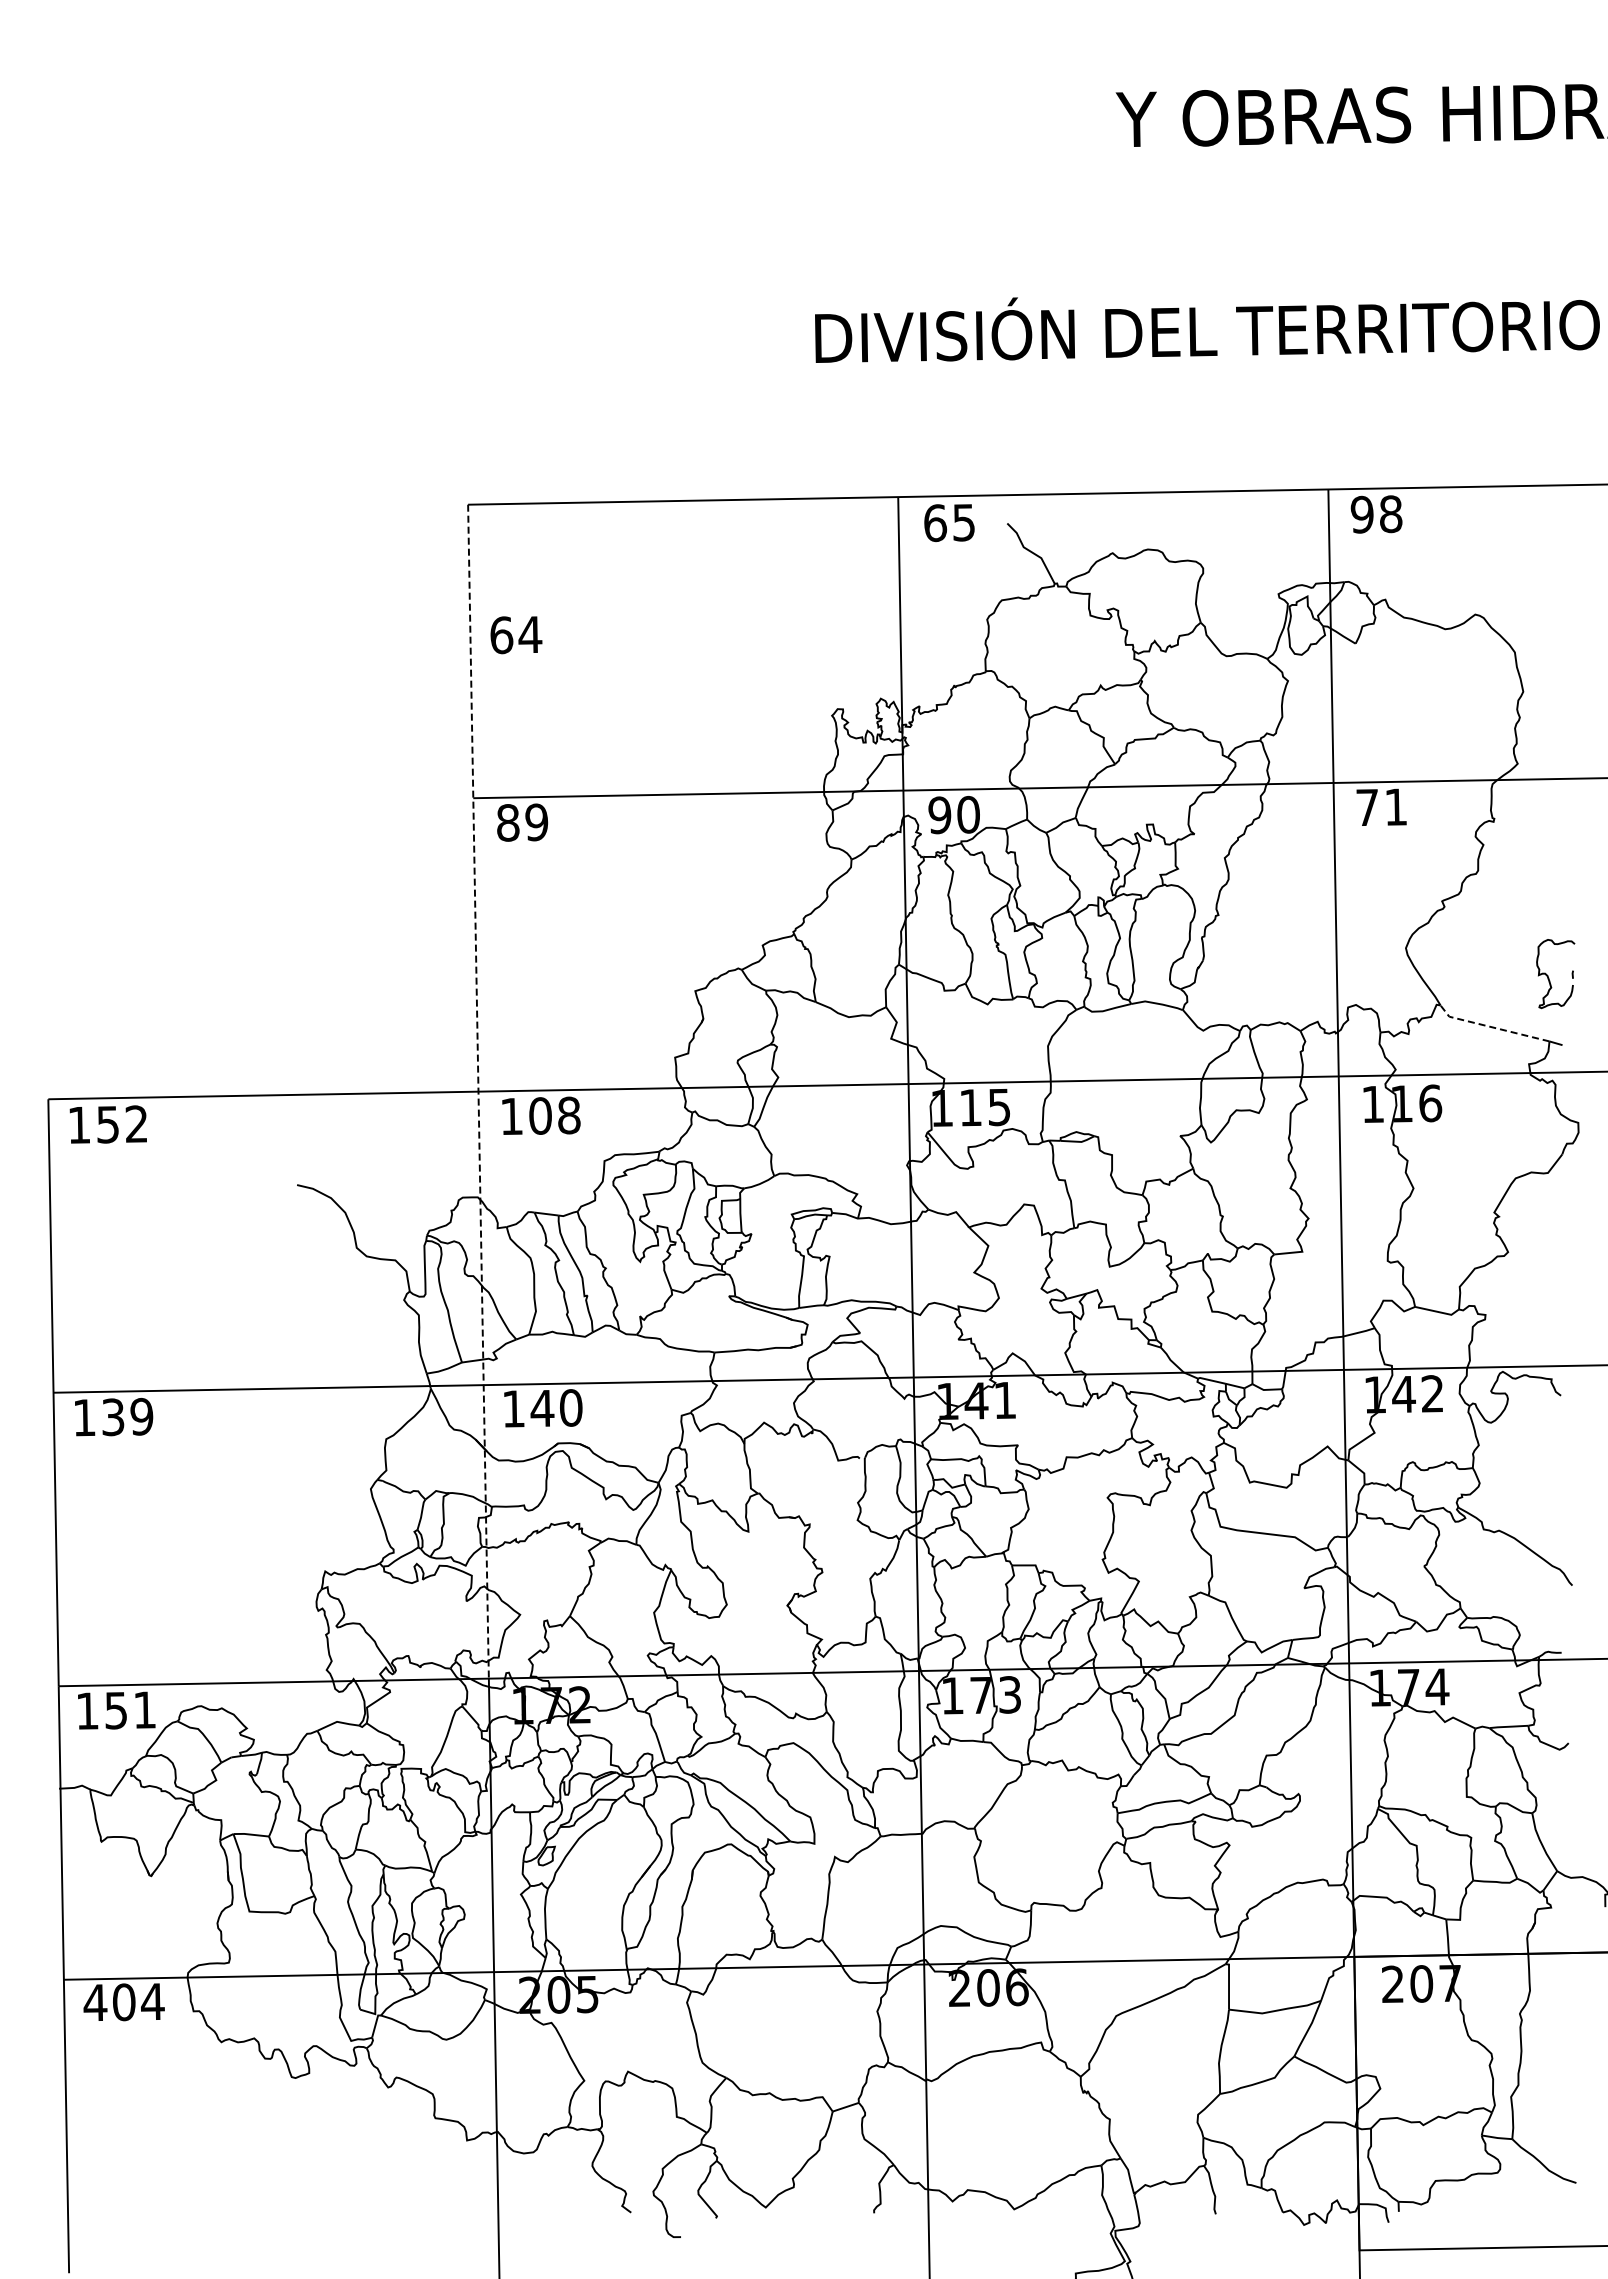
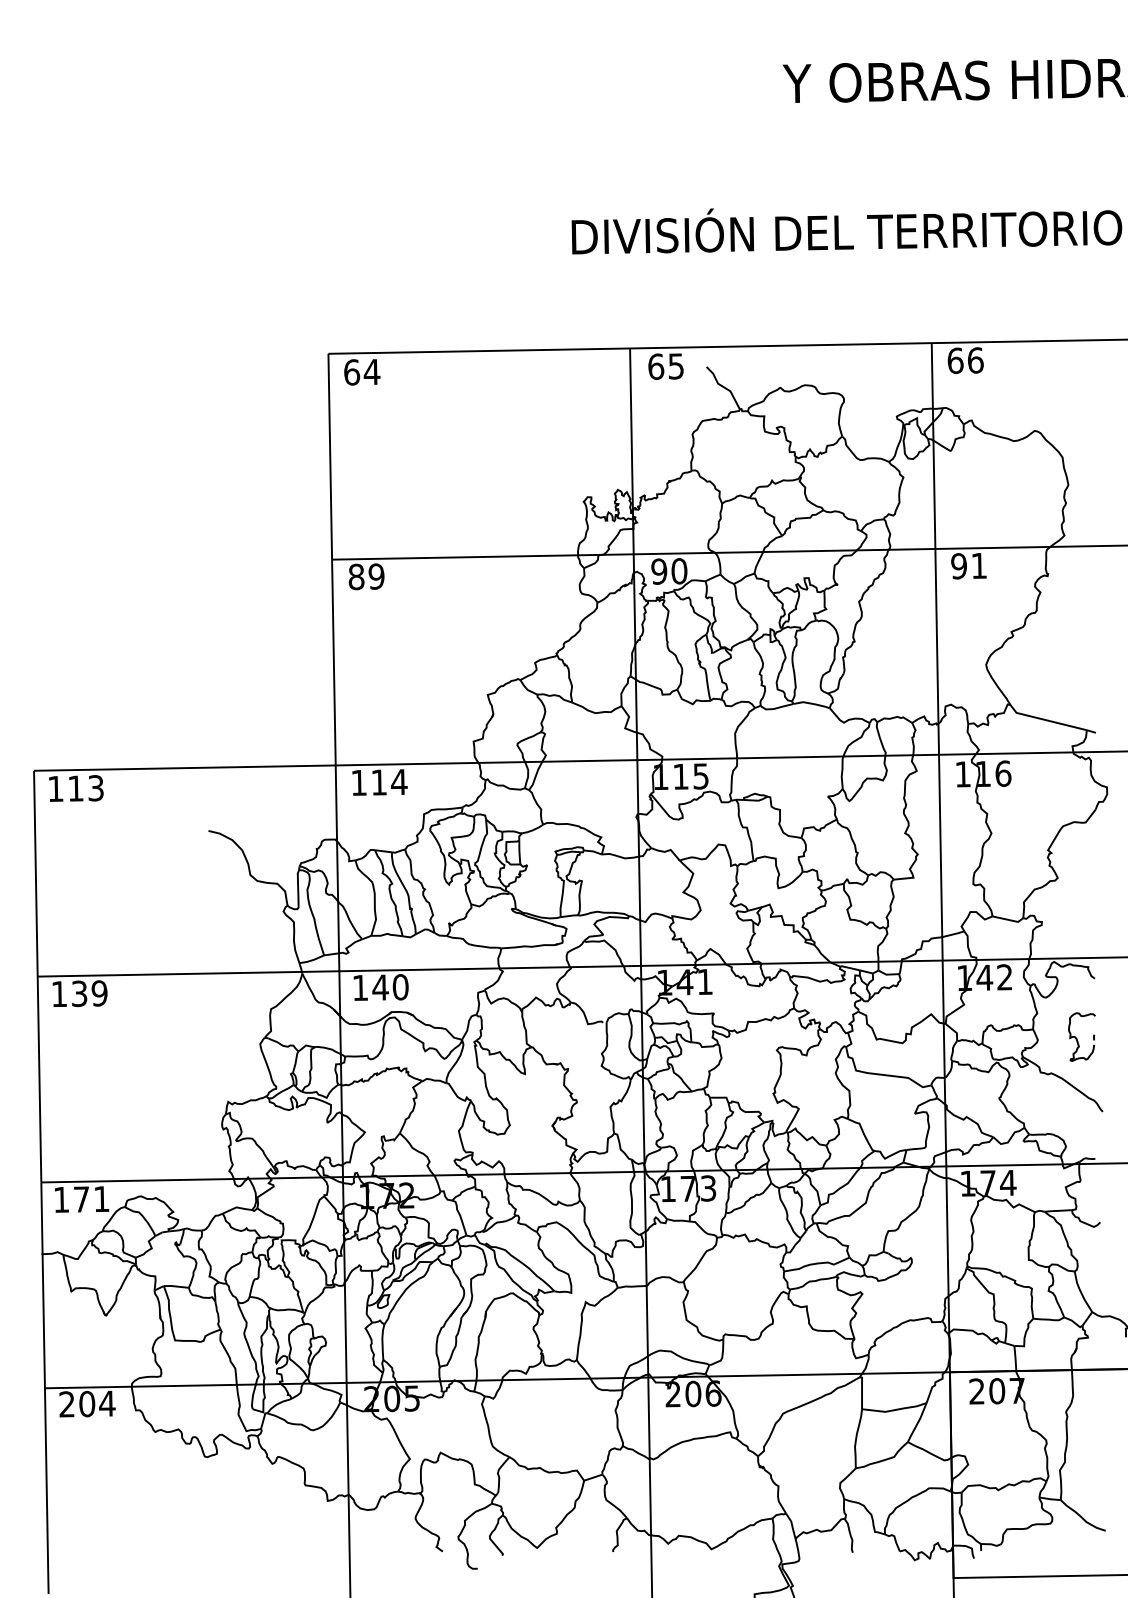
text: (1376, 514) -> (965, 360), 98 -> 66
text: (516, 635) -> (362, 372), moved
text: (1367, 807) -> (959, 566), 71 -> 91
part: (1548, 975) -> (1077, 1038), moved
line: (1491, 1027) -> (1046, 720), dashed -> solid
line: (478, 1092) -> (335, 766), dashed -> solid
text: (555, 1115) -> (389, 782), 108 -> 114
text: (122, 1124) -> (86, 788), 152 -> 113
text: (115, 1710) -> (81, 1199), 151 -> 171
text: (95, 2002) -> (67, 1404), 404 -> 204

